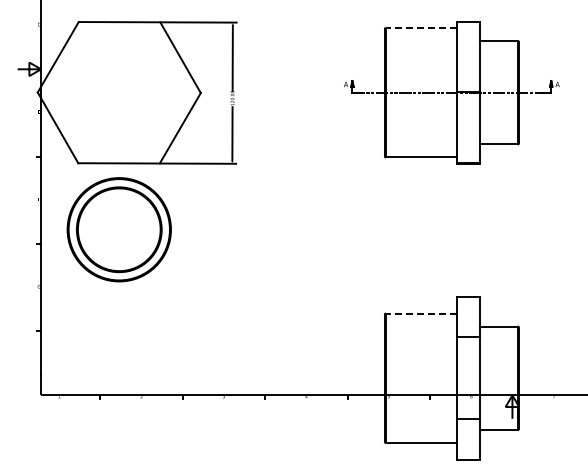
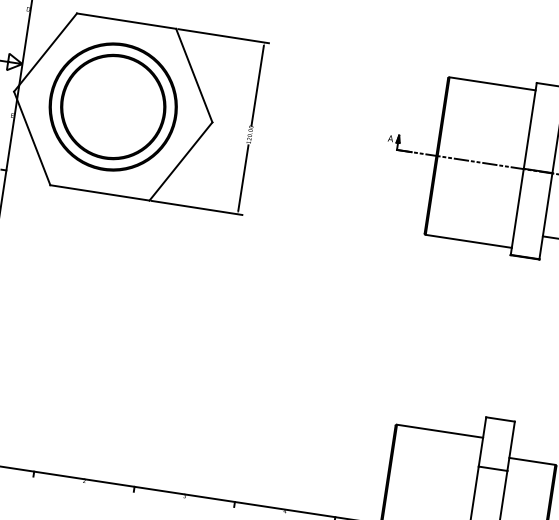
line: (420, 28) -> (491, 84), dashed -> solid
part: (118, 229) -> (112, 106), moved
line: (420, 313) -> (439, 431), dashed -> solid

